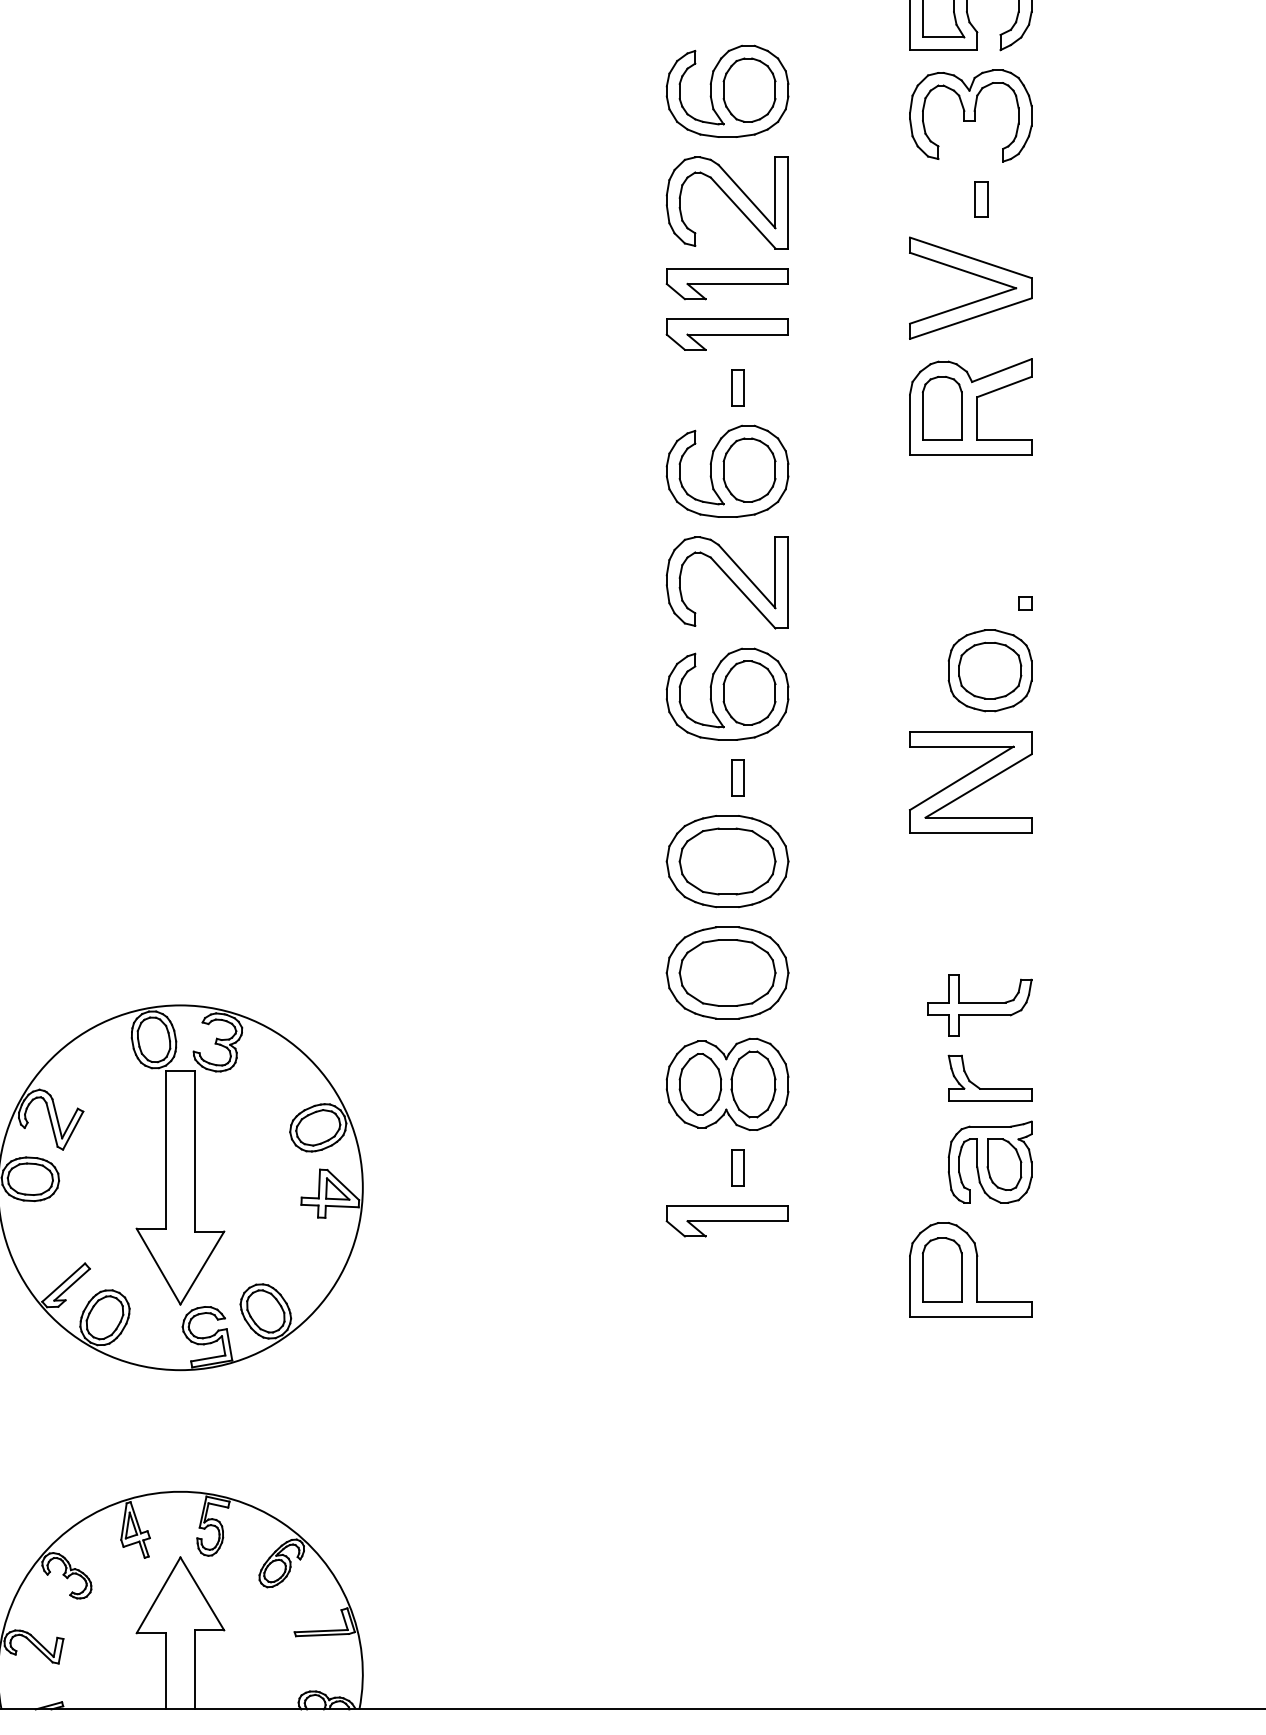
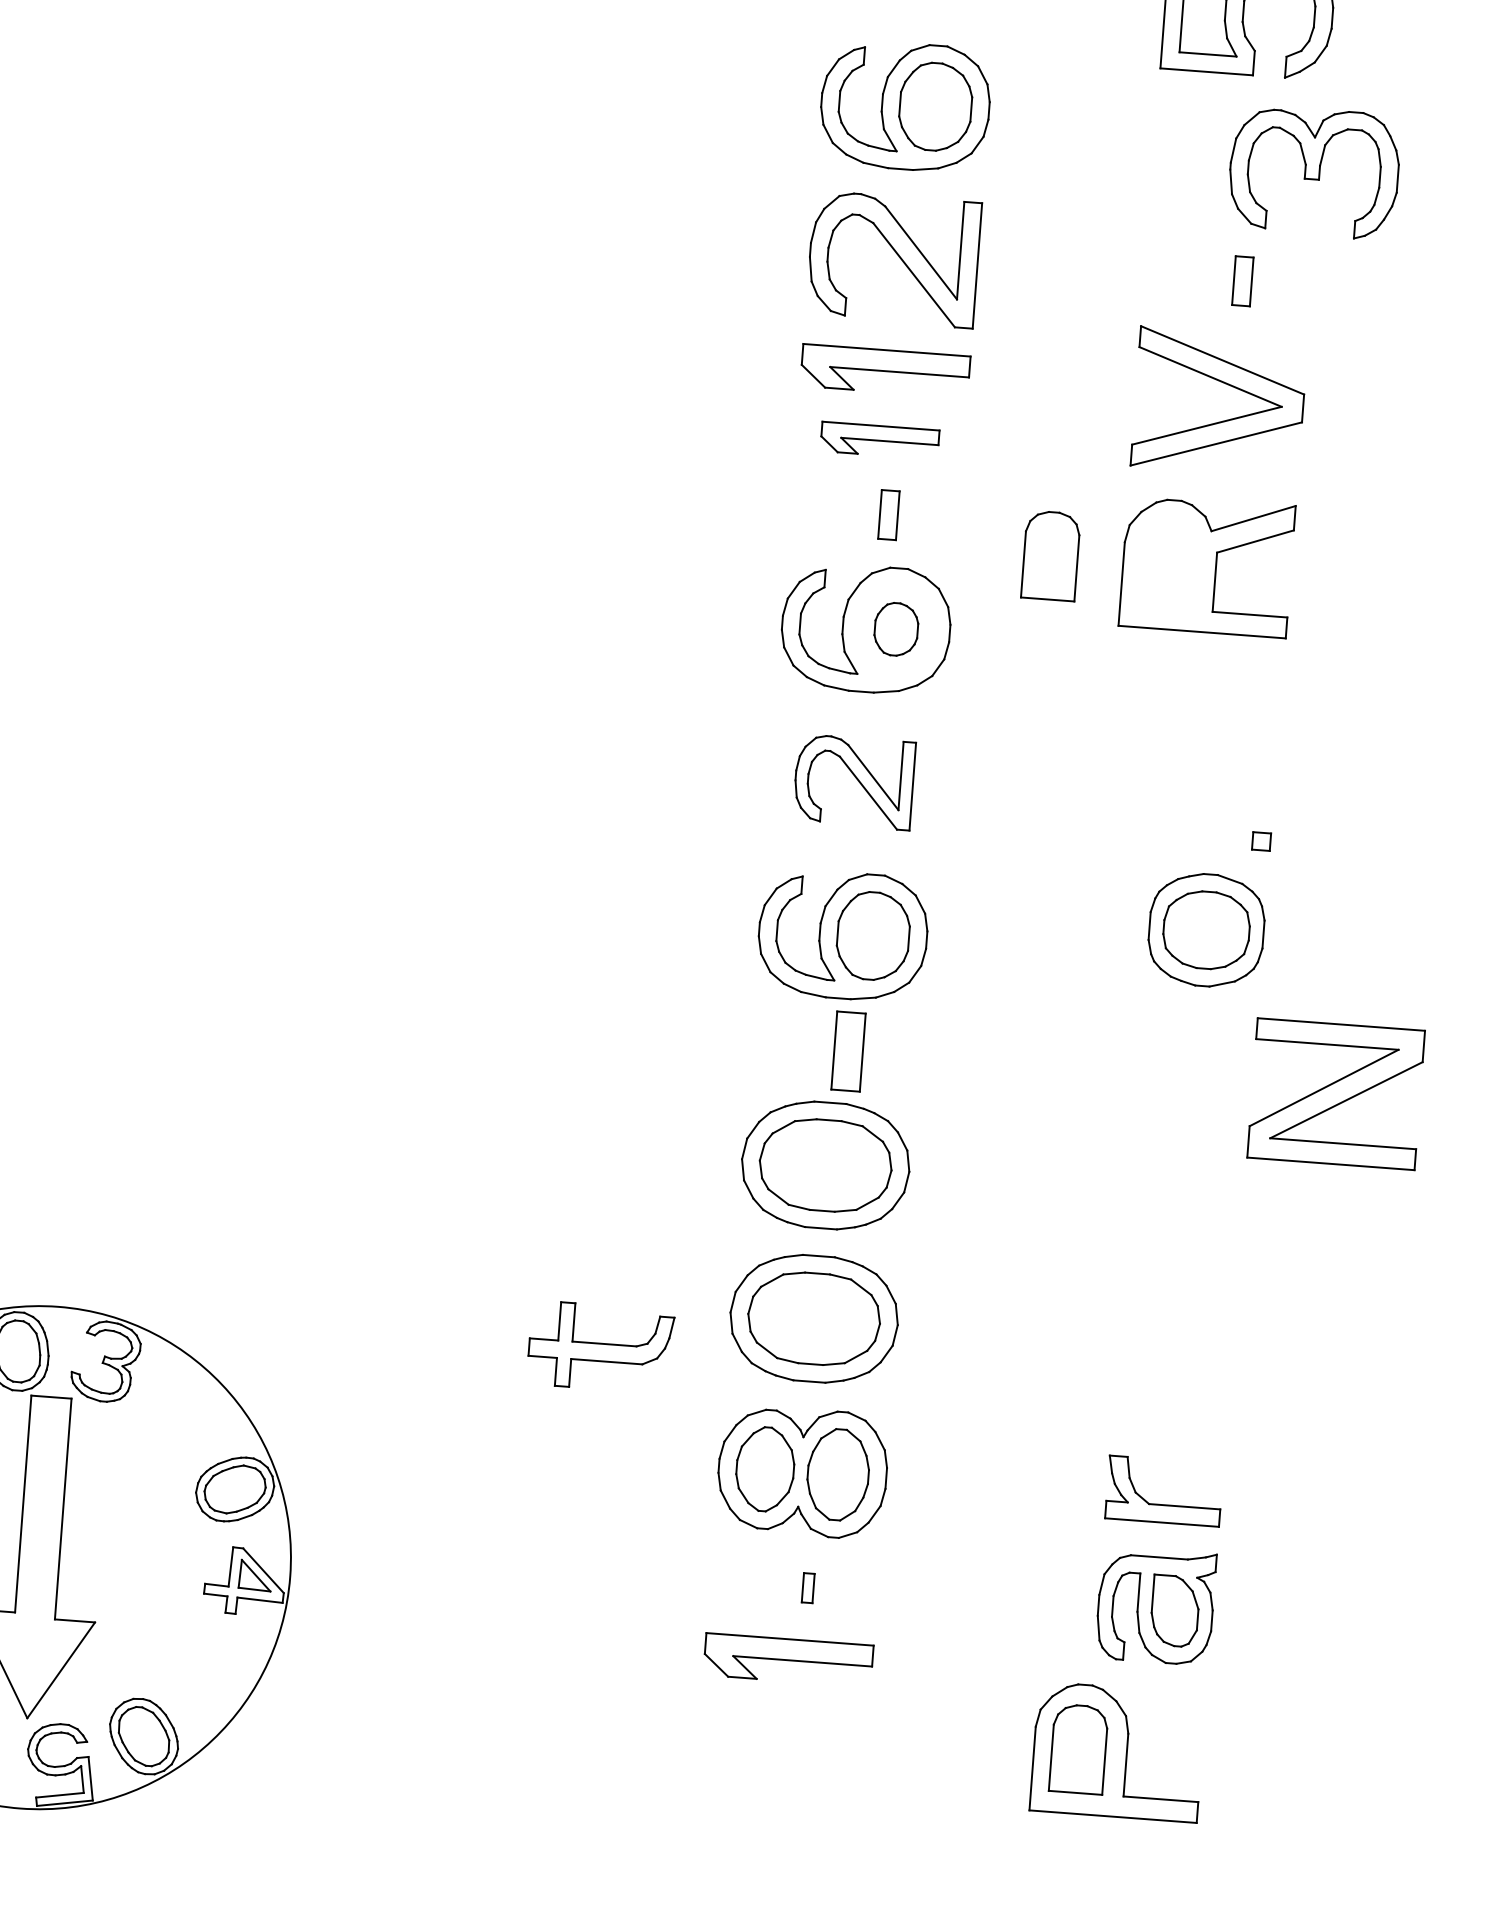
part: (970, 115) -> (1313, 171), moved
part: (726, 334) -> (878, 440), size x0.7
part: (941, 408) -> (1049, 555), moved
part: (749, 469) -> (896, 628), size x0.6
part: (726, 582) -> (853, 781), size x0.7
part: (737, 777) -> (847, 1050), size x1.6
part: (970, 782) -> (1335, 1094), moved
part: (979, 1005) -> (600, 1347), moved
part: (737, 1167) -> (807, 1587), size x0.6

